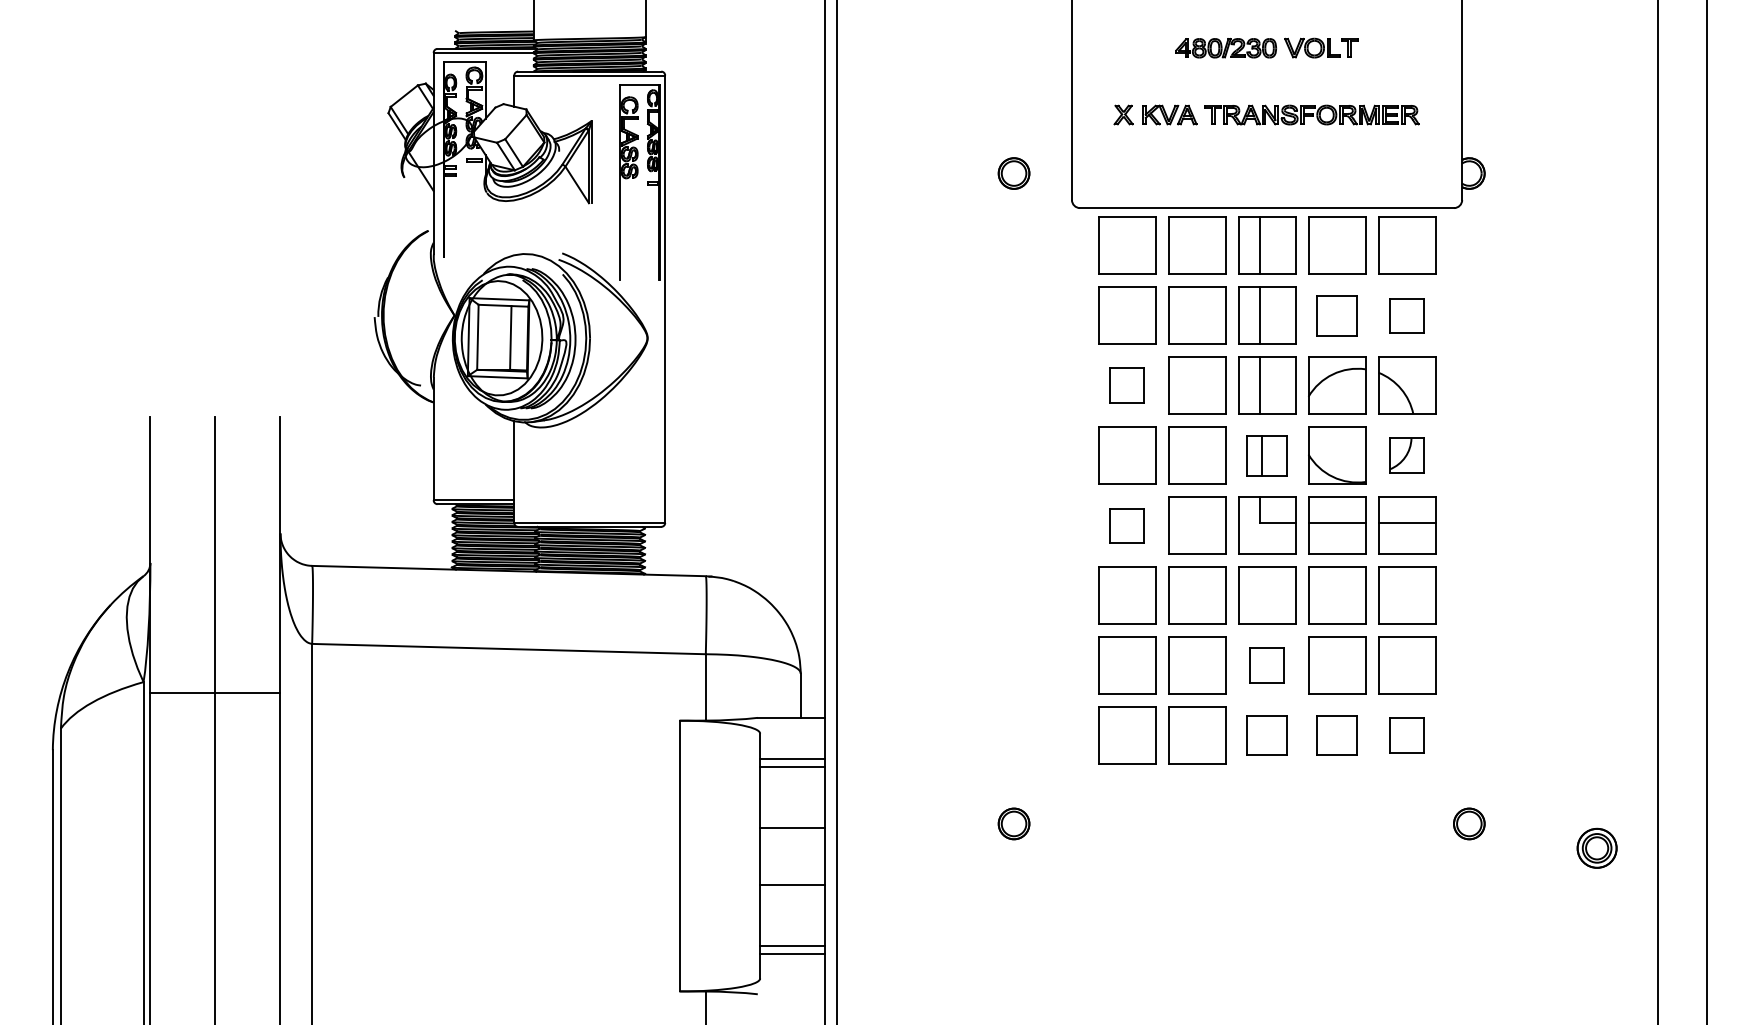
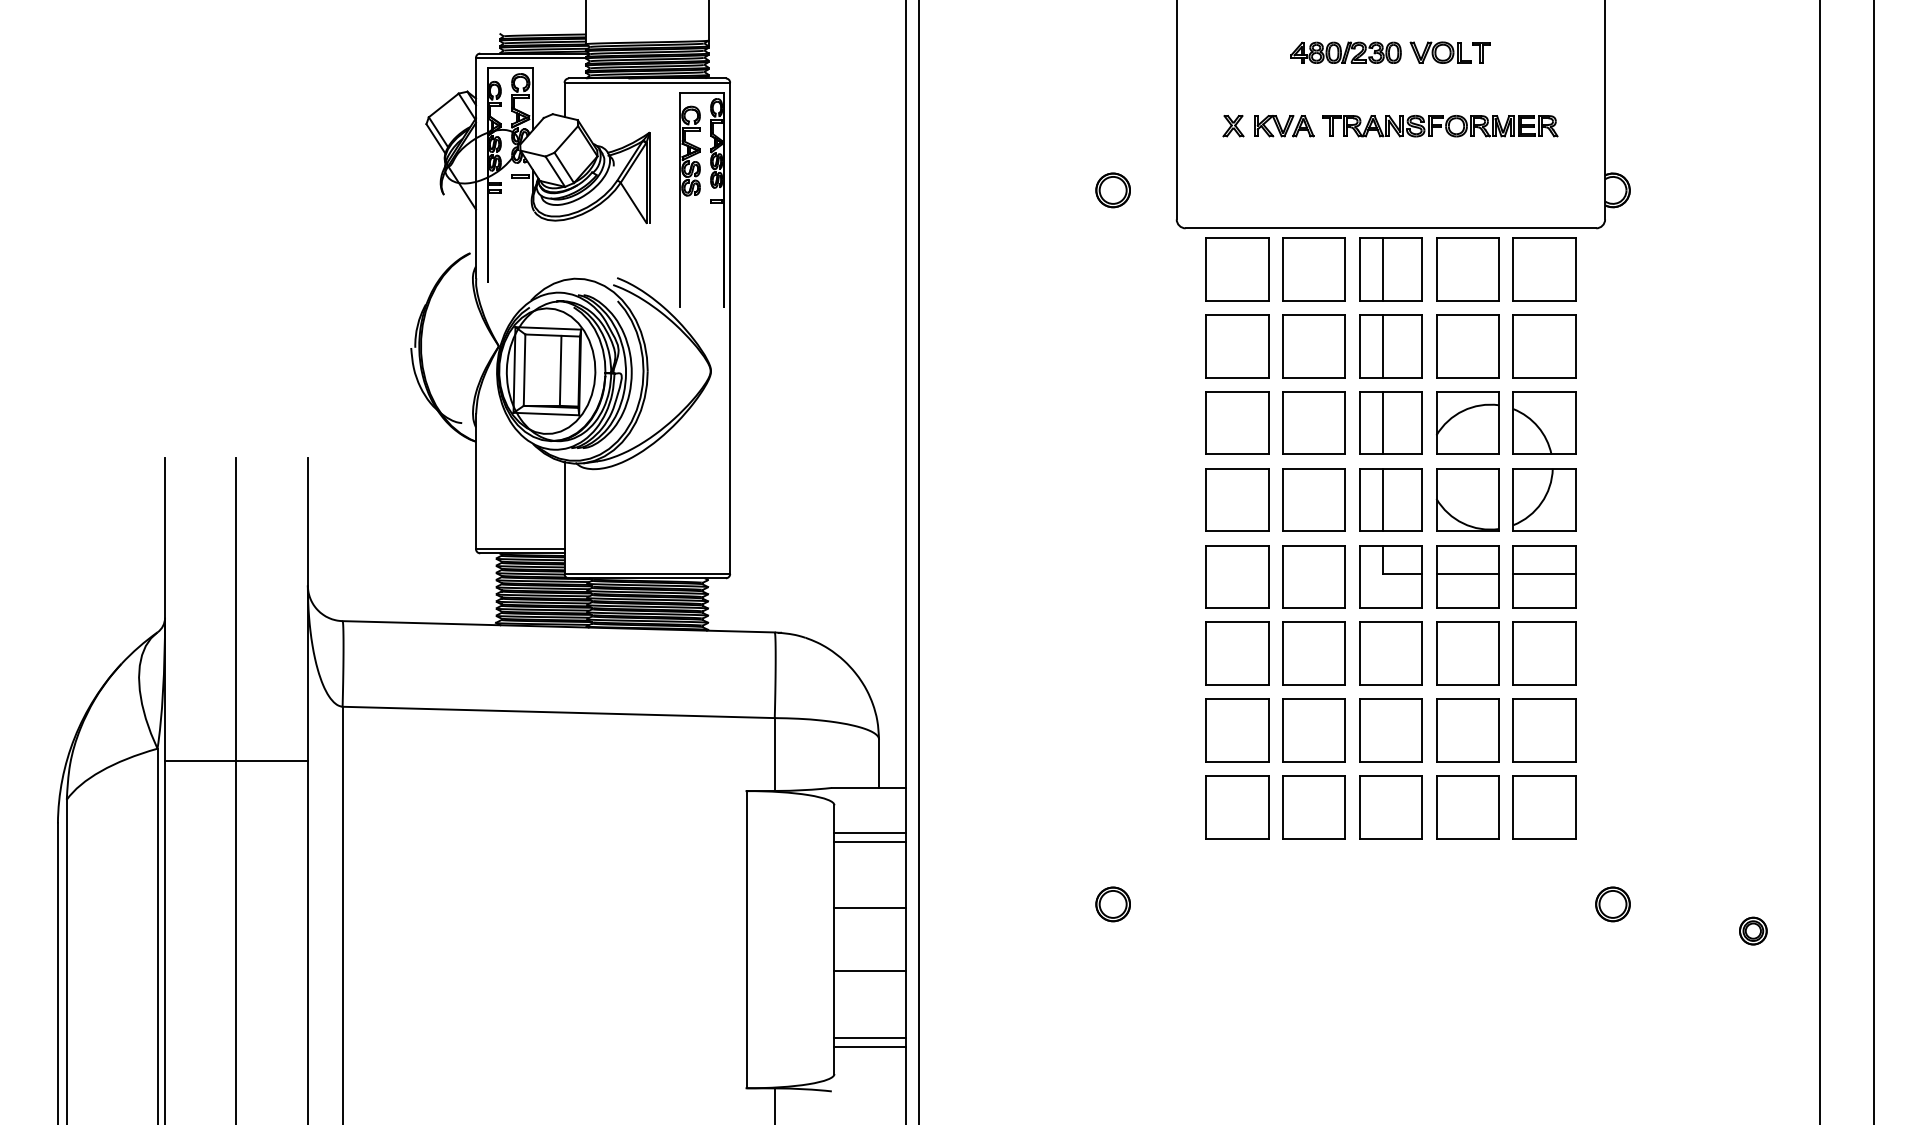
part: (1336, 315) -> (1467, 346), size x1.43
part: (1406, 315) -> (1544, 346), size x1.67
part: (1127, 384) -> (1237, 422), size x1.67
part: (1266, 455) -> (1390, 499), size x1.43
part: (1406, 455) -> (1544, 499), size x1.67
part: (1127, 525) -> (1237, 576), size x1.67
part: (1266, 665) -> (1390, 730), size x1.67
part: (1266, 735) -> (1390, 807), size x1.43
part: (1336, 735) -> (1467, 807), size x1.43
part: (1406, 735) -> (1544, 807), size x1.67
part: (1597, 847) -> (1753, 930), size x0.62

